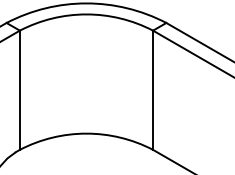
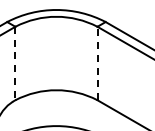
line: (20, 90) -> (15, 63), solid -> dashed
line: (153, 90) -> (97, 63), solid -> dashed

